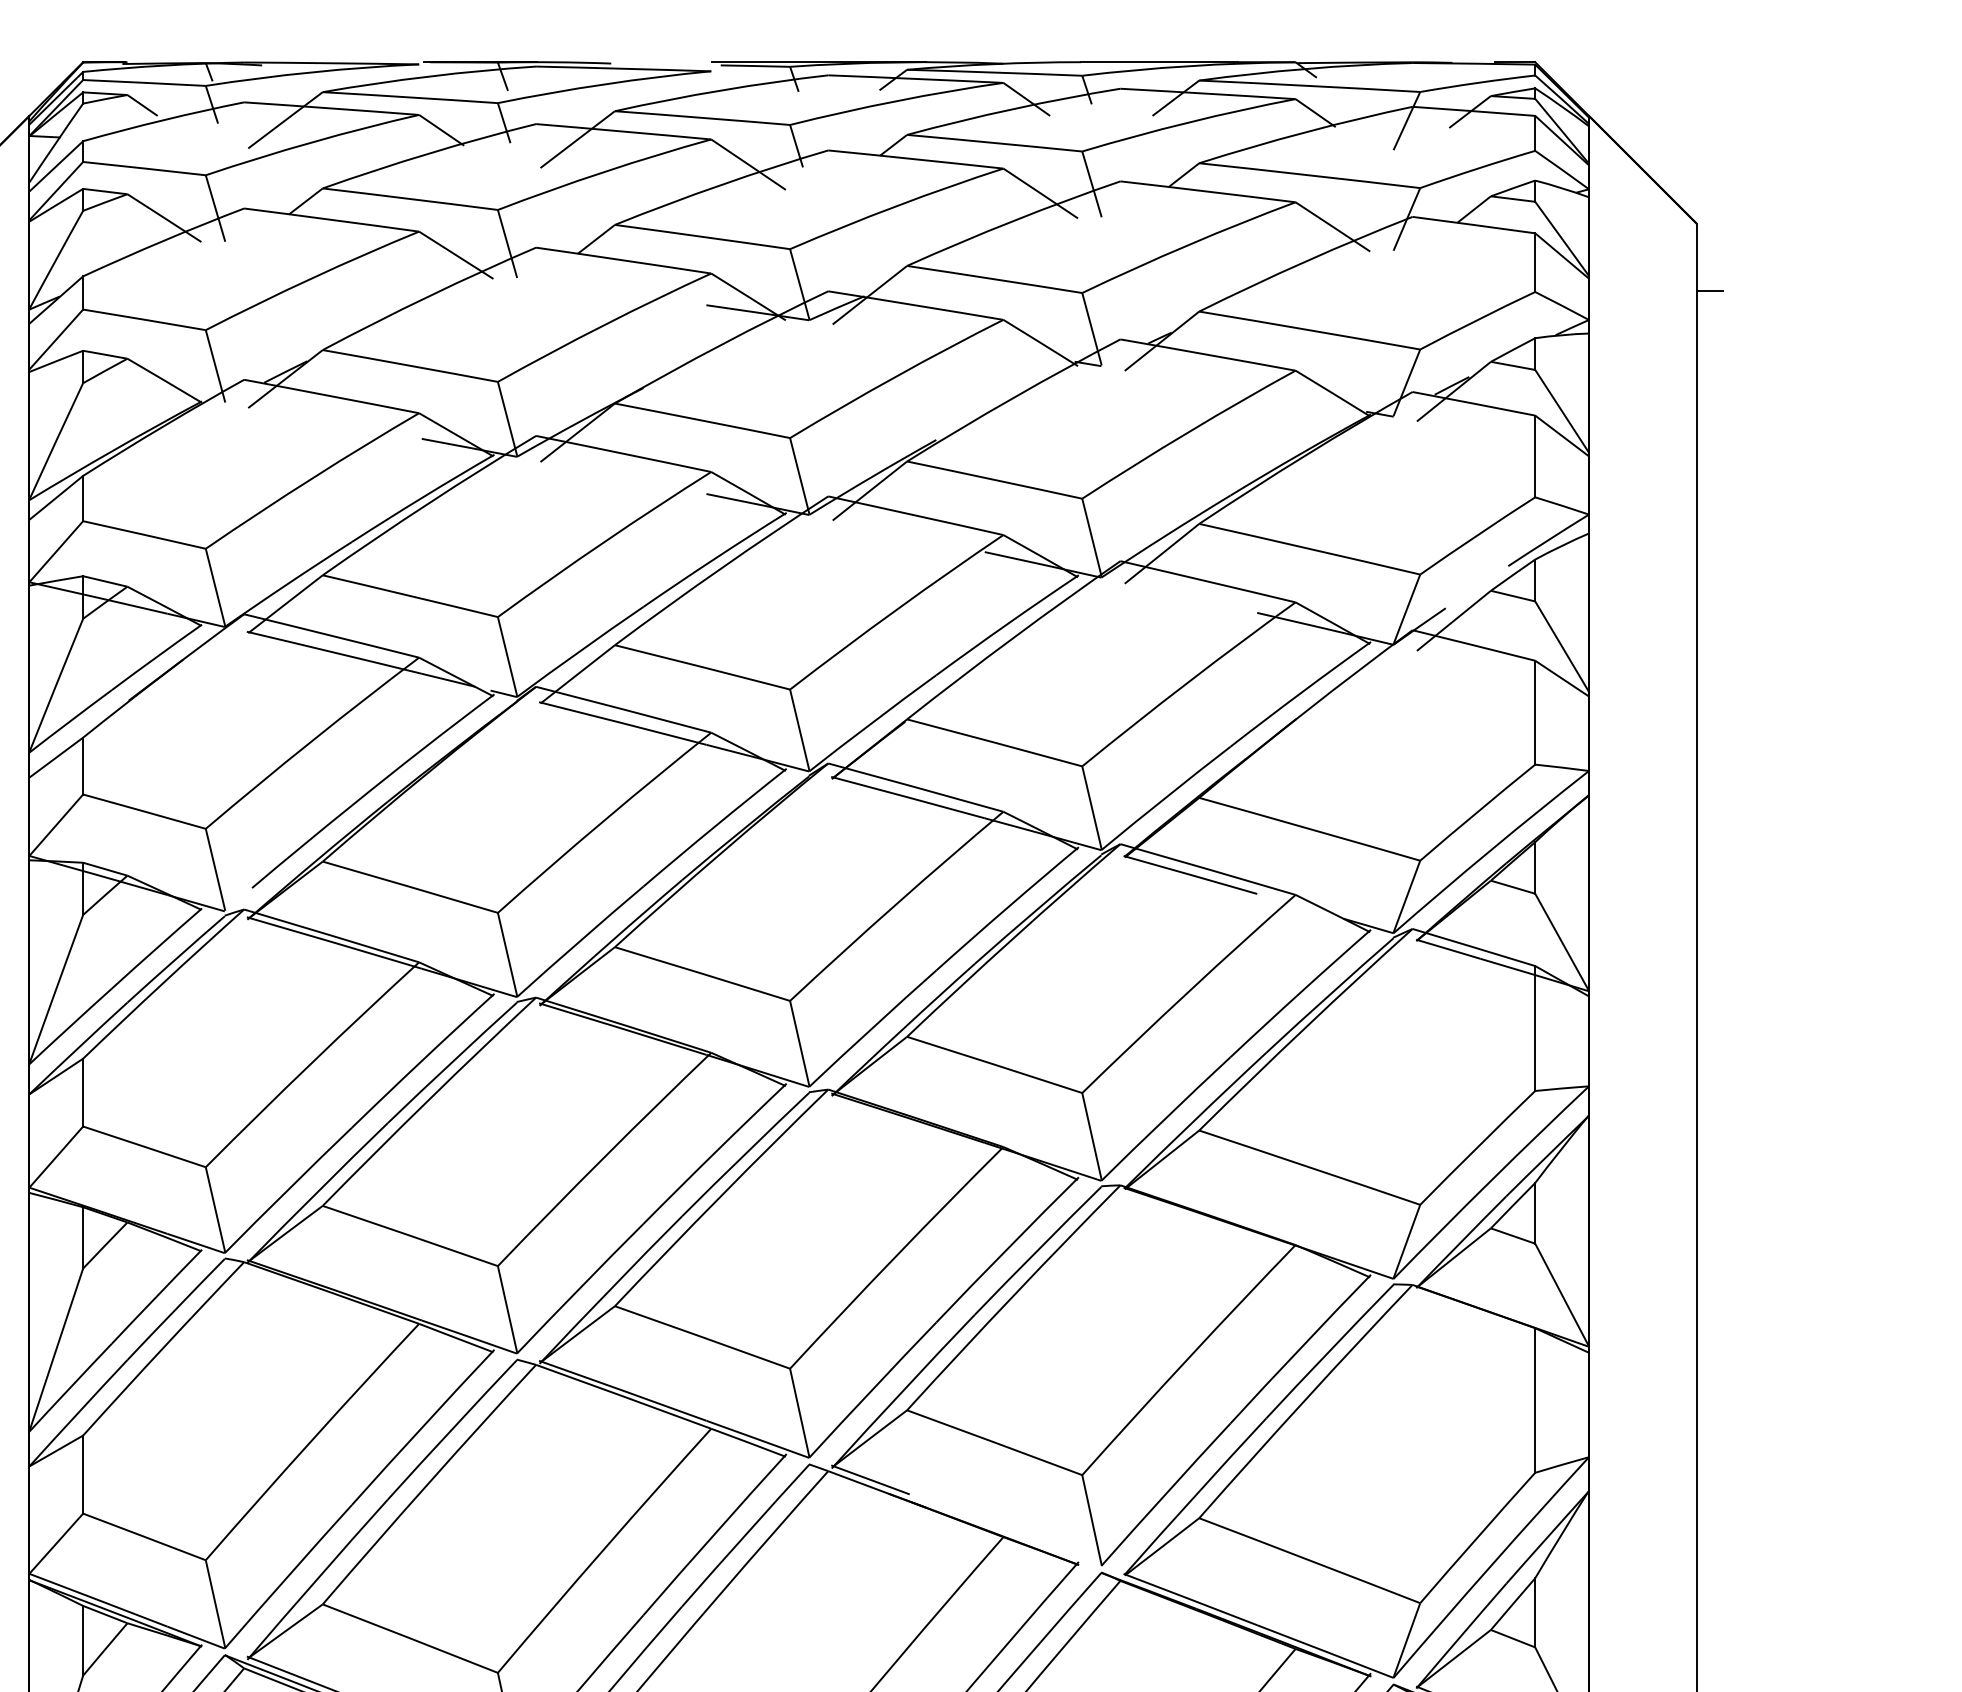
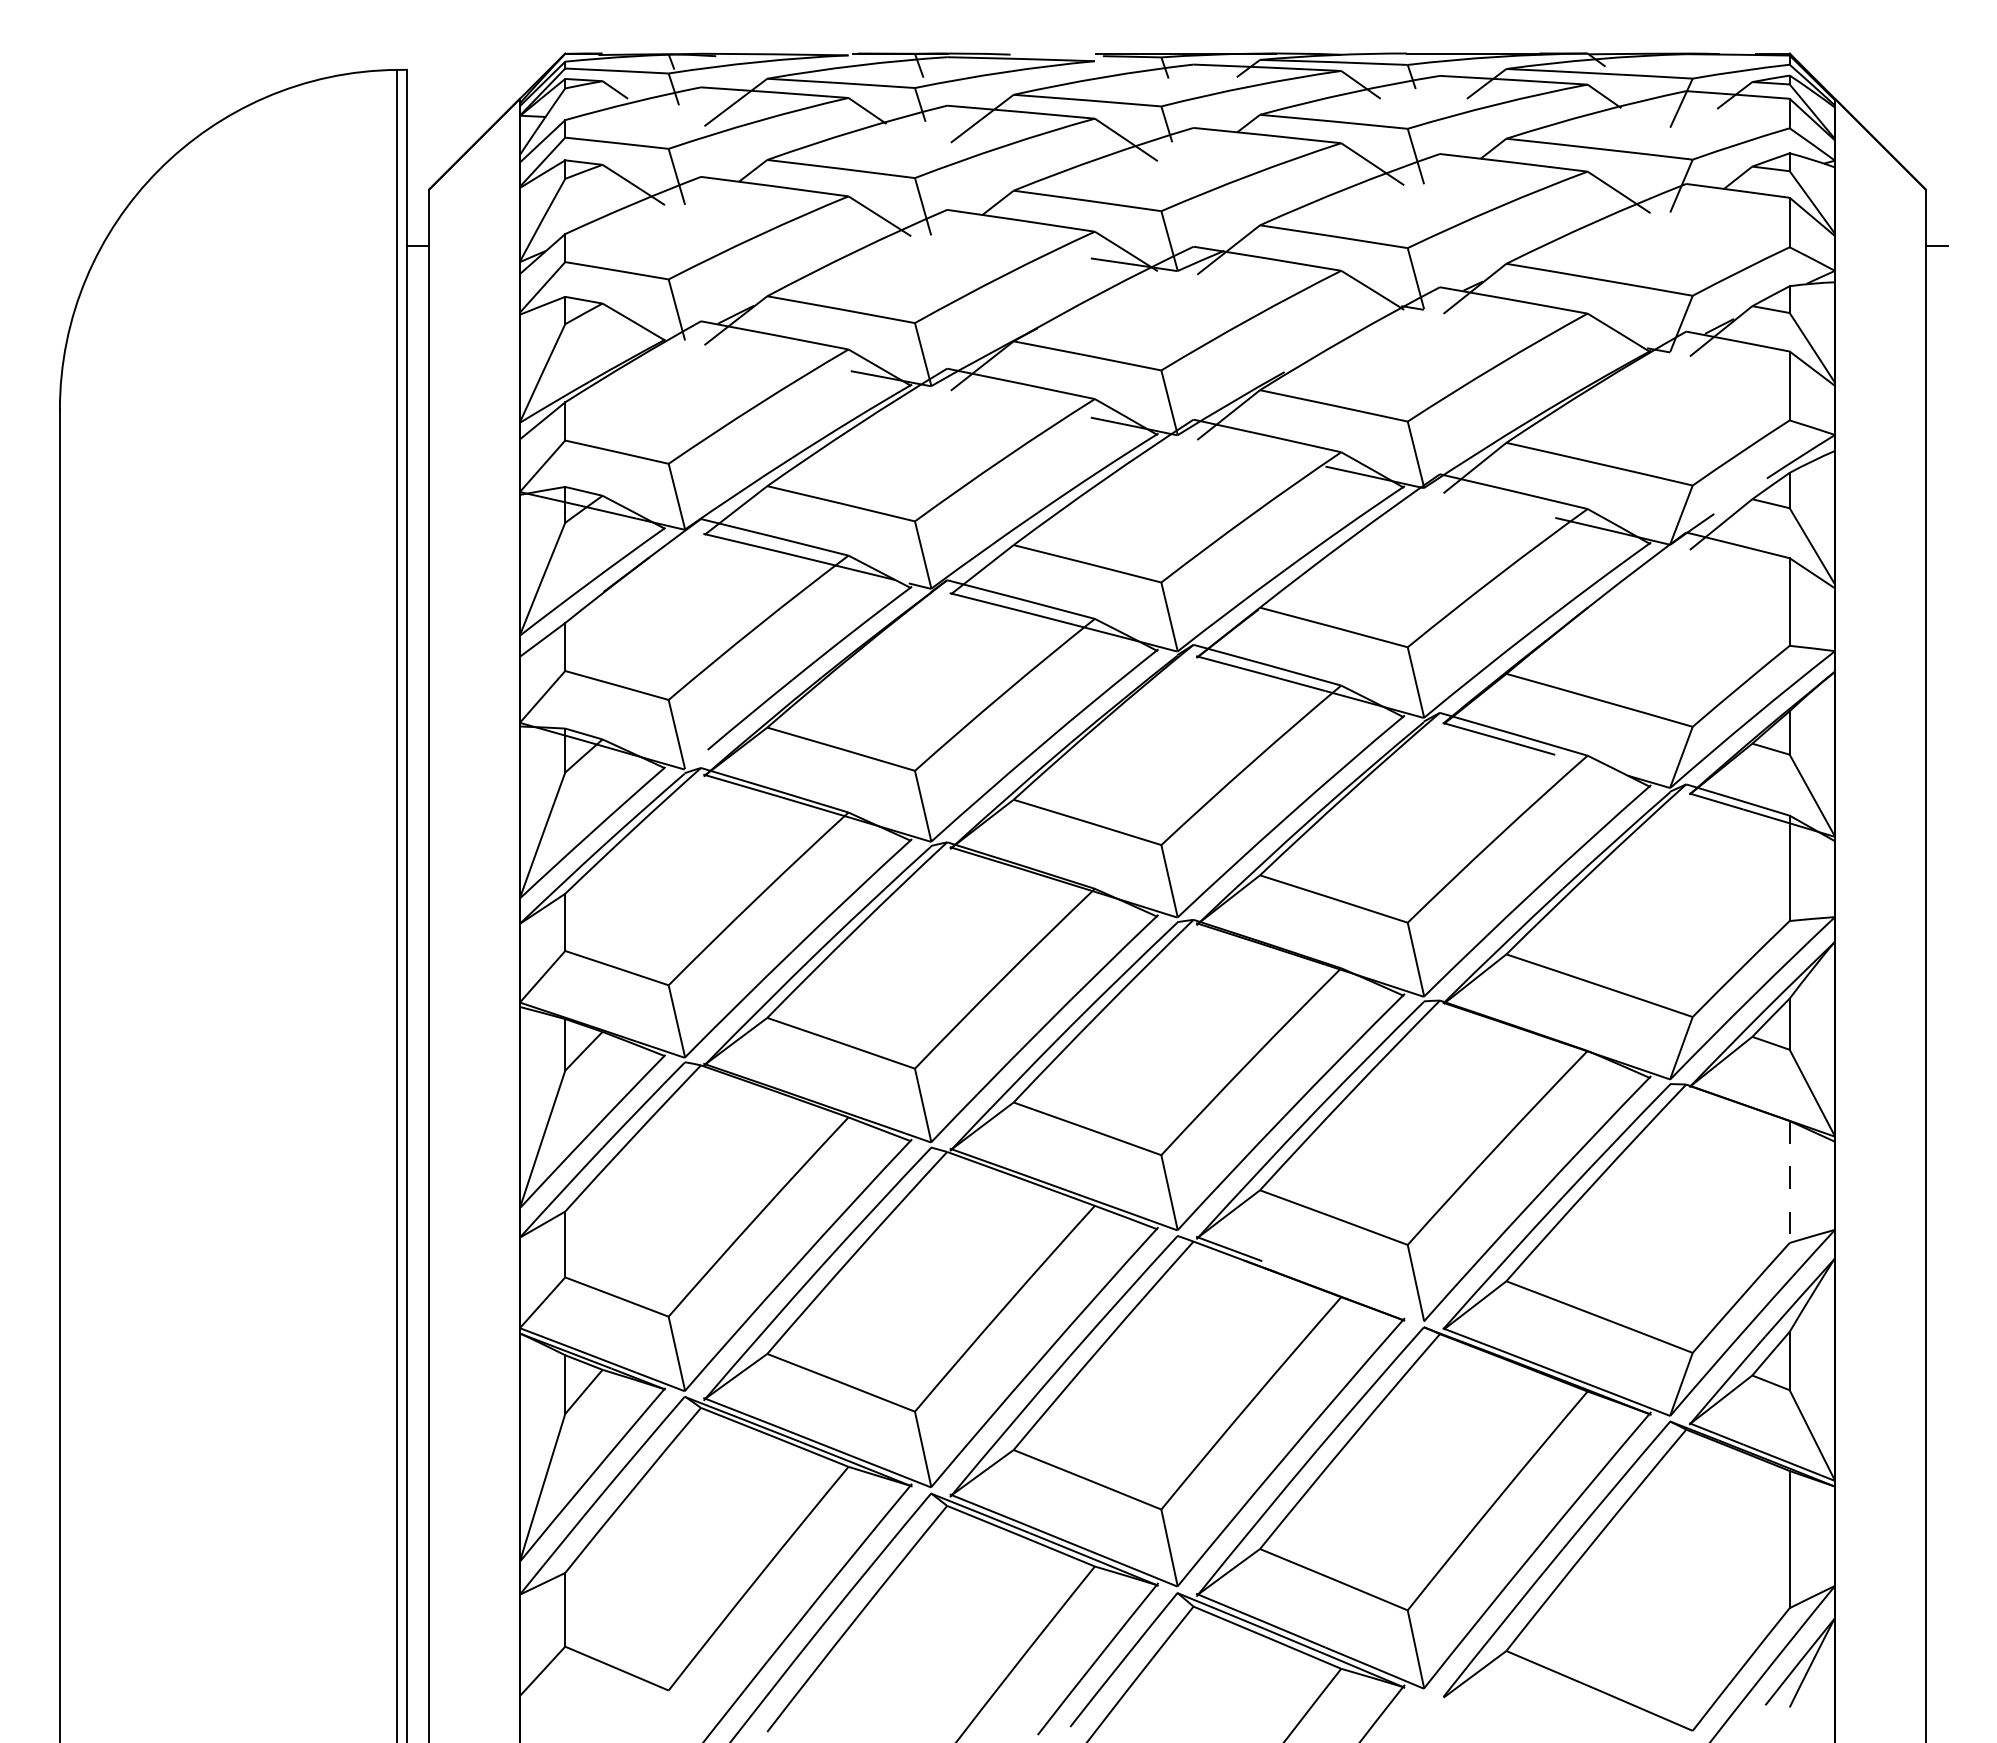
line: (1534, 1401) -> (1789, 1182), solid -> dashed

